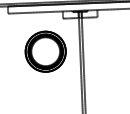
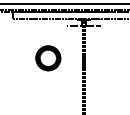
part: (45, 52) -> (48, 58), size x0.6

